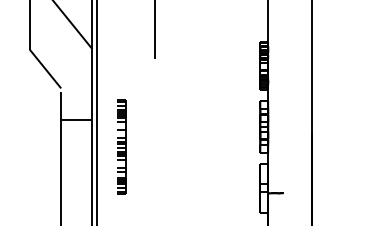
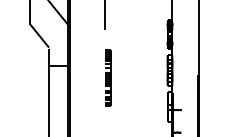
part: (122, 145) -> (108, 77), moved

